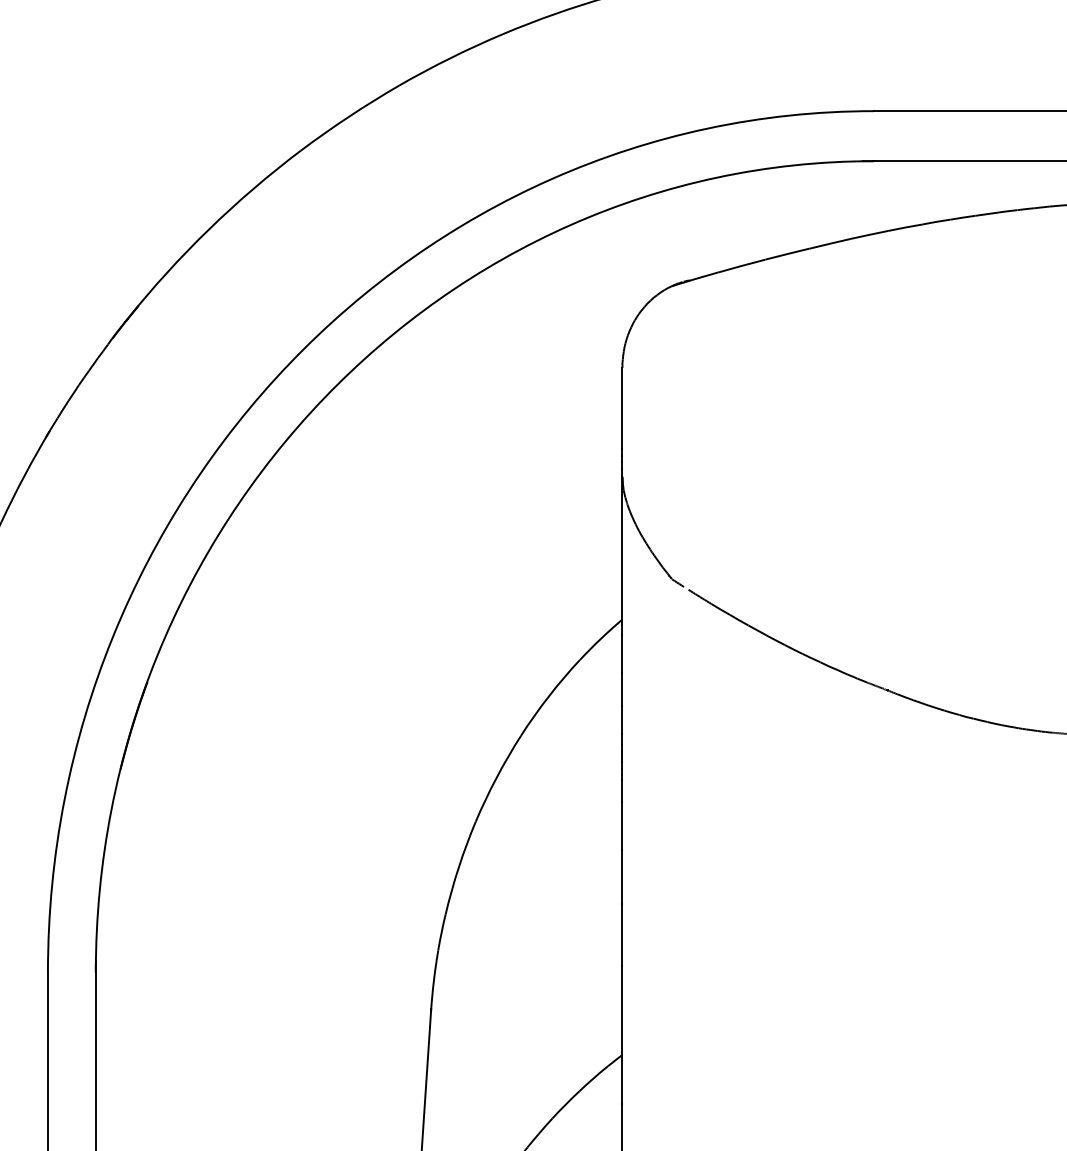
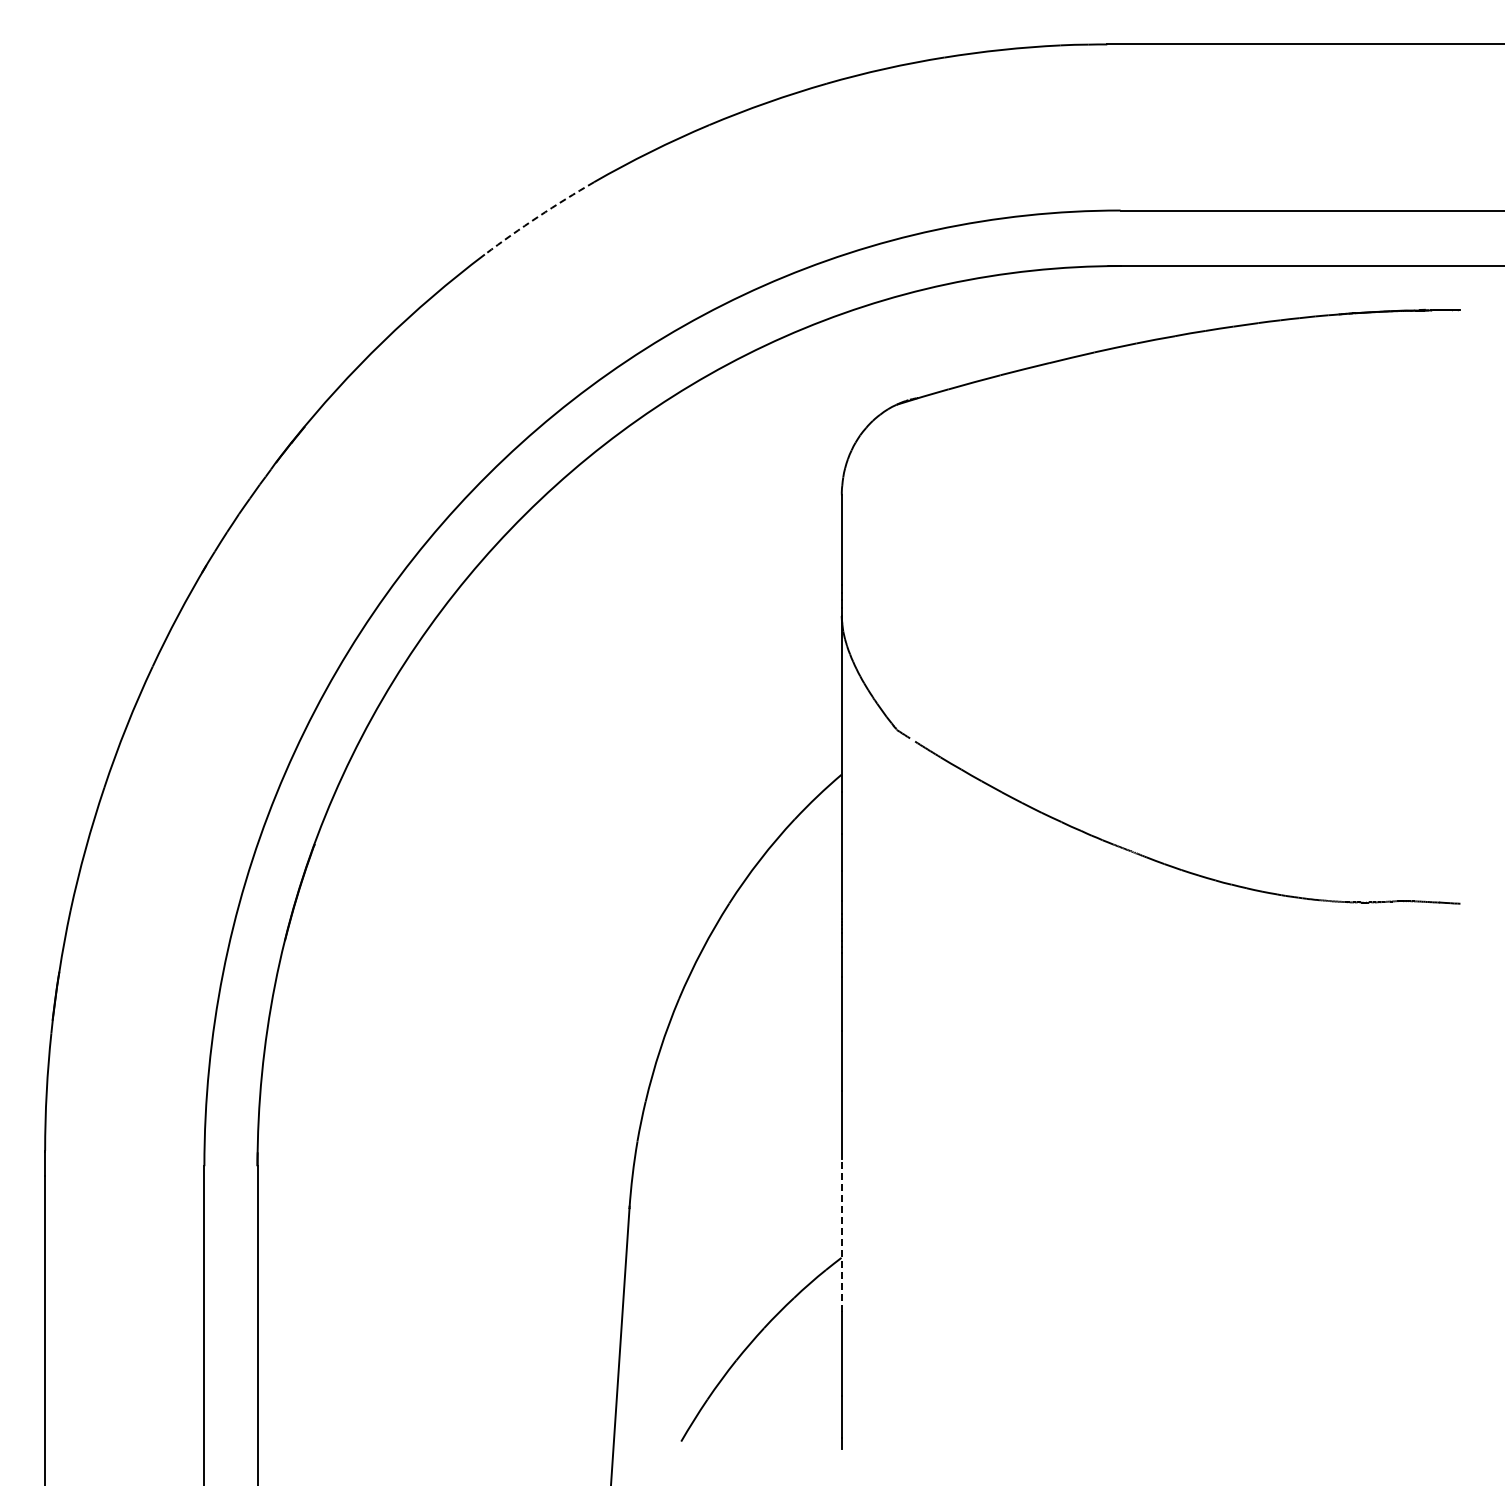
arc: (349, 116) -> (538, 216), solid -> dashed
line: (622, 1034) -> (841, 1235), solid -> dashed

